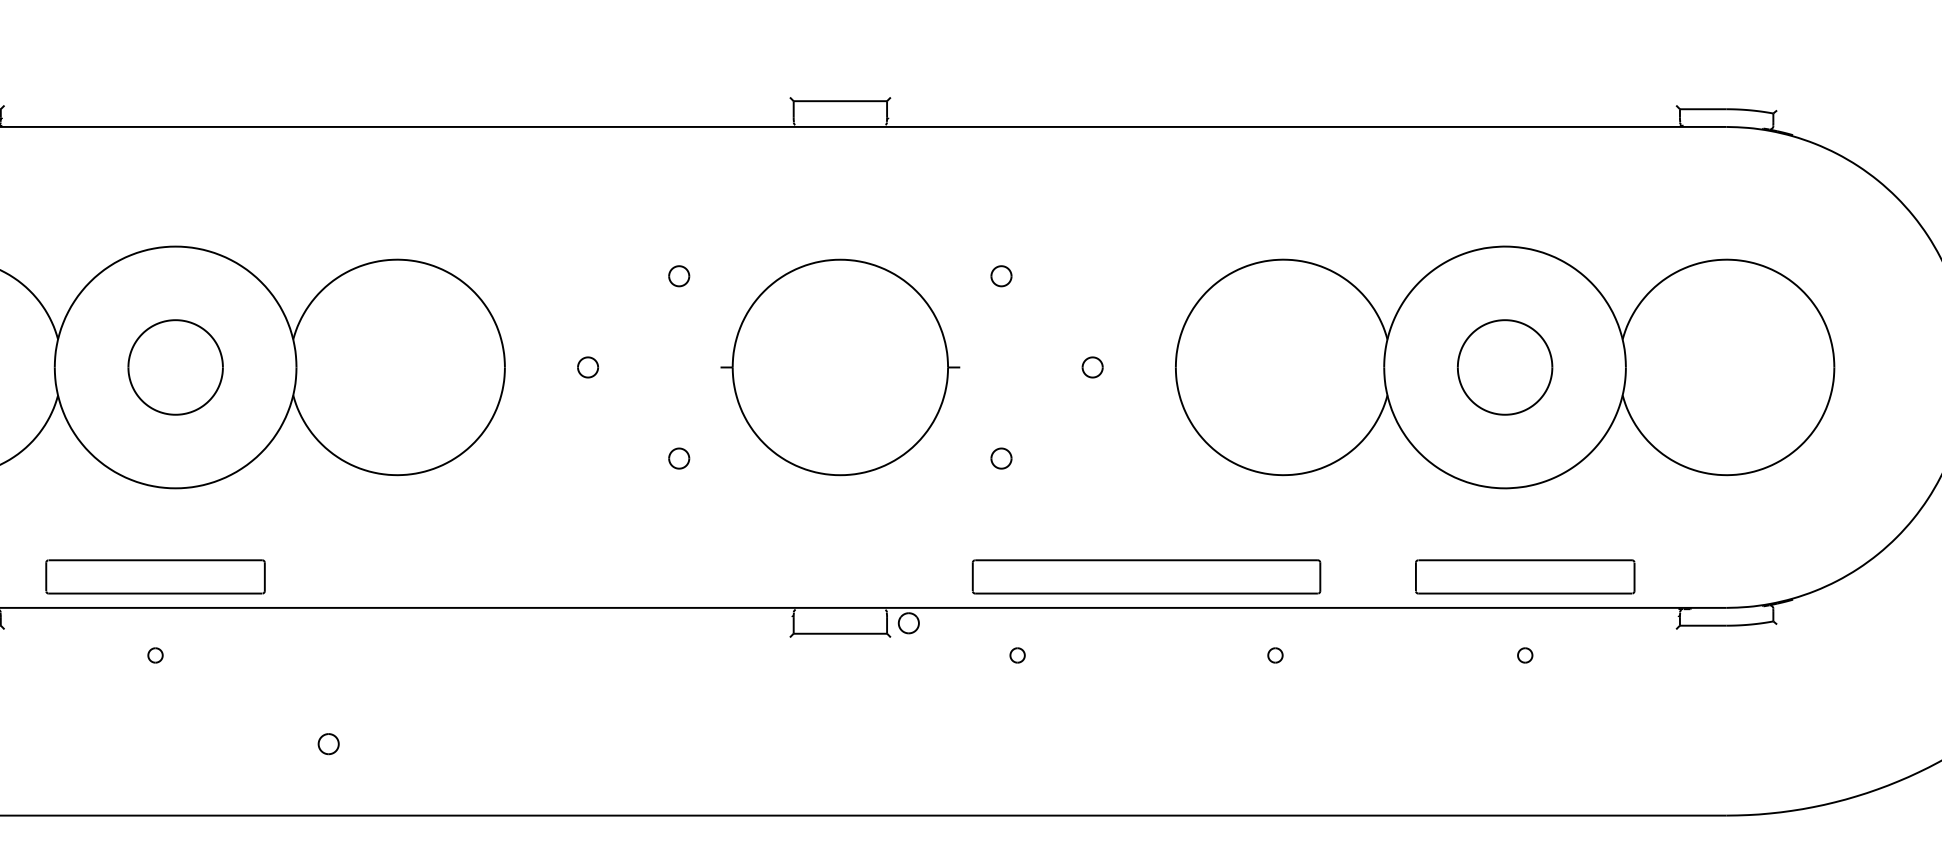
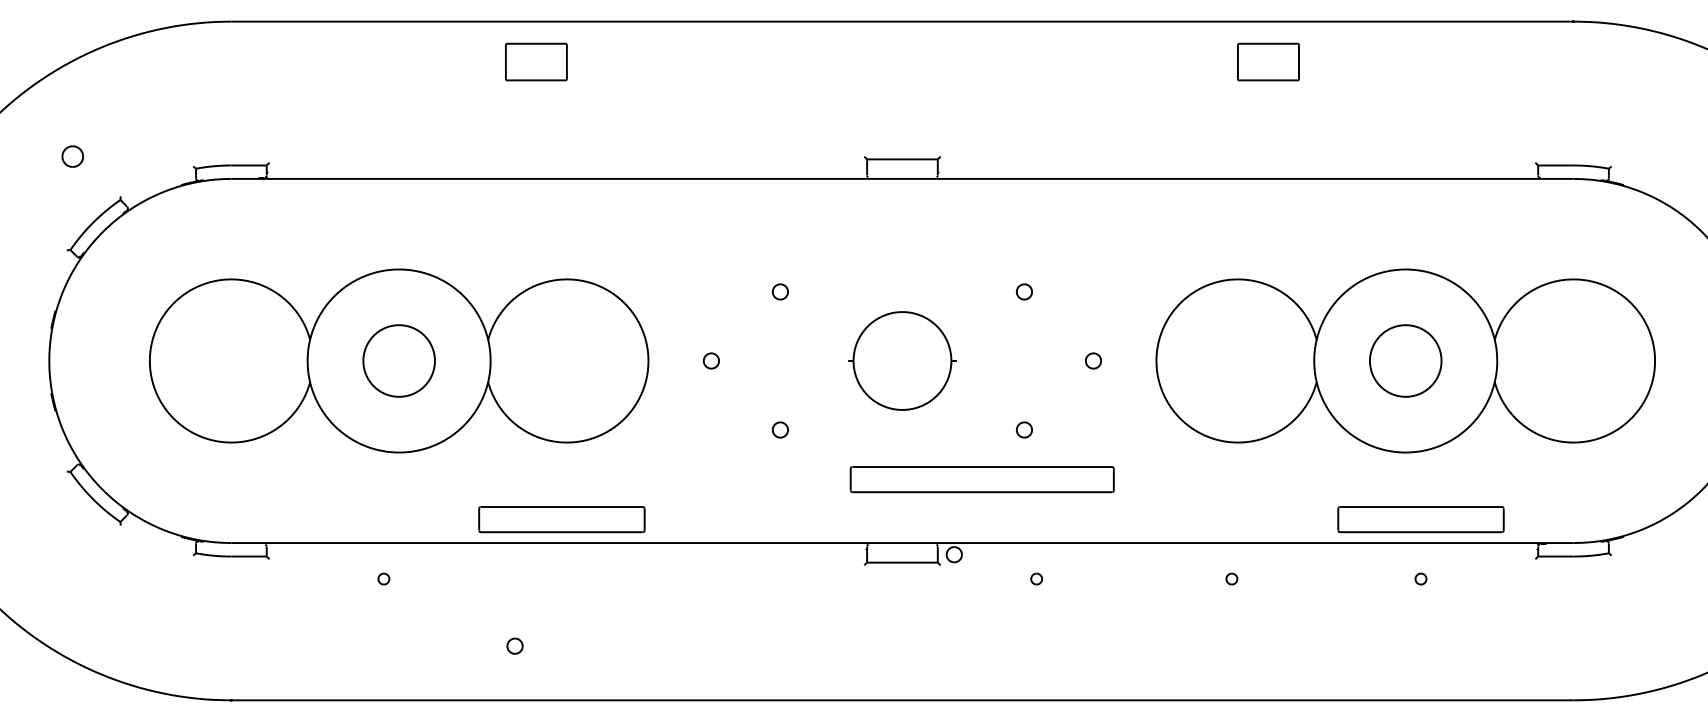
part: (840, 366) -> (902, 360), size x0.6
part: (154, 576) -> (561, 519), moved
part: (1145, 576) -> (981, 479), moved

